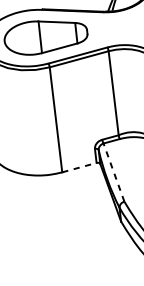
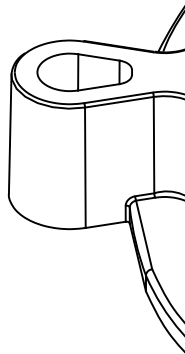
line: (80, 167) -> (106, 224), dashed -> solid
line: (114, 172) -> (144, 234), dashed -> solid

